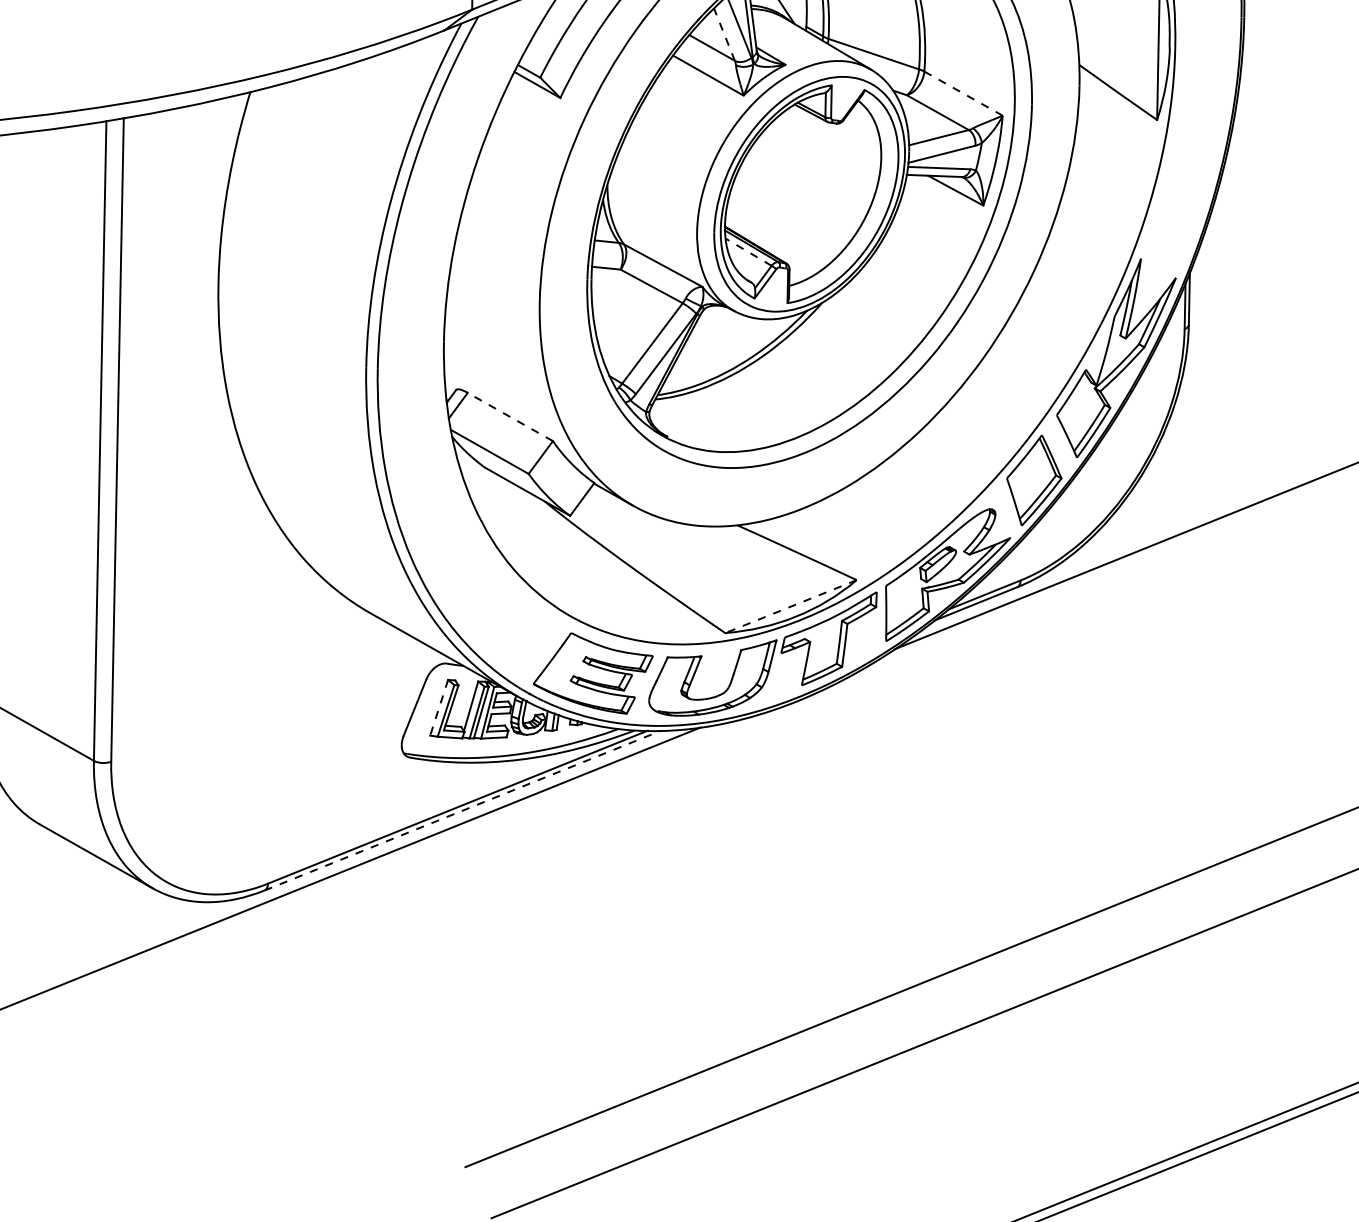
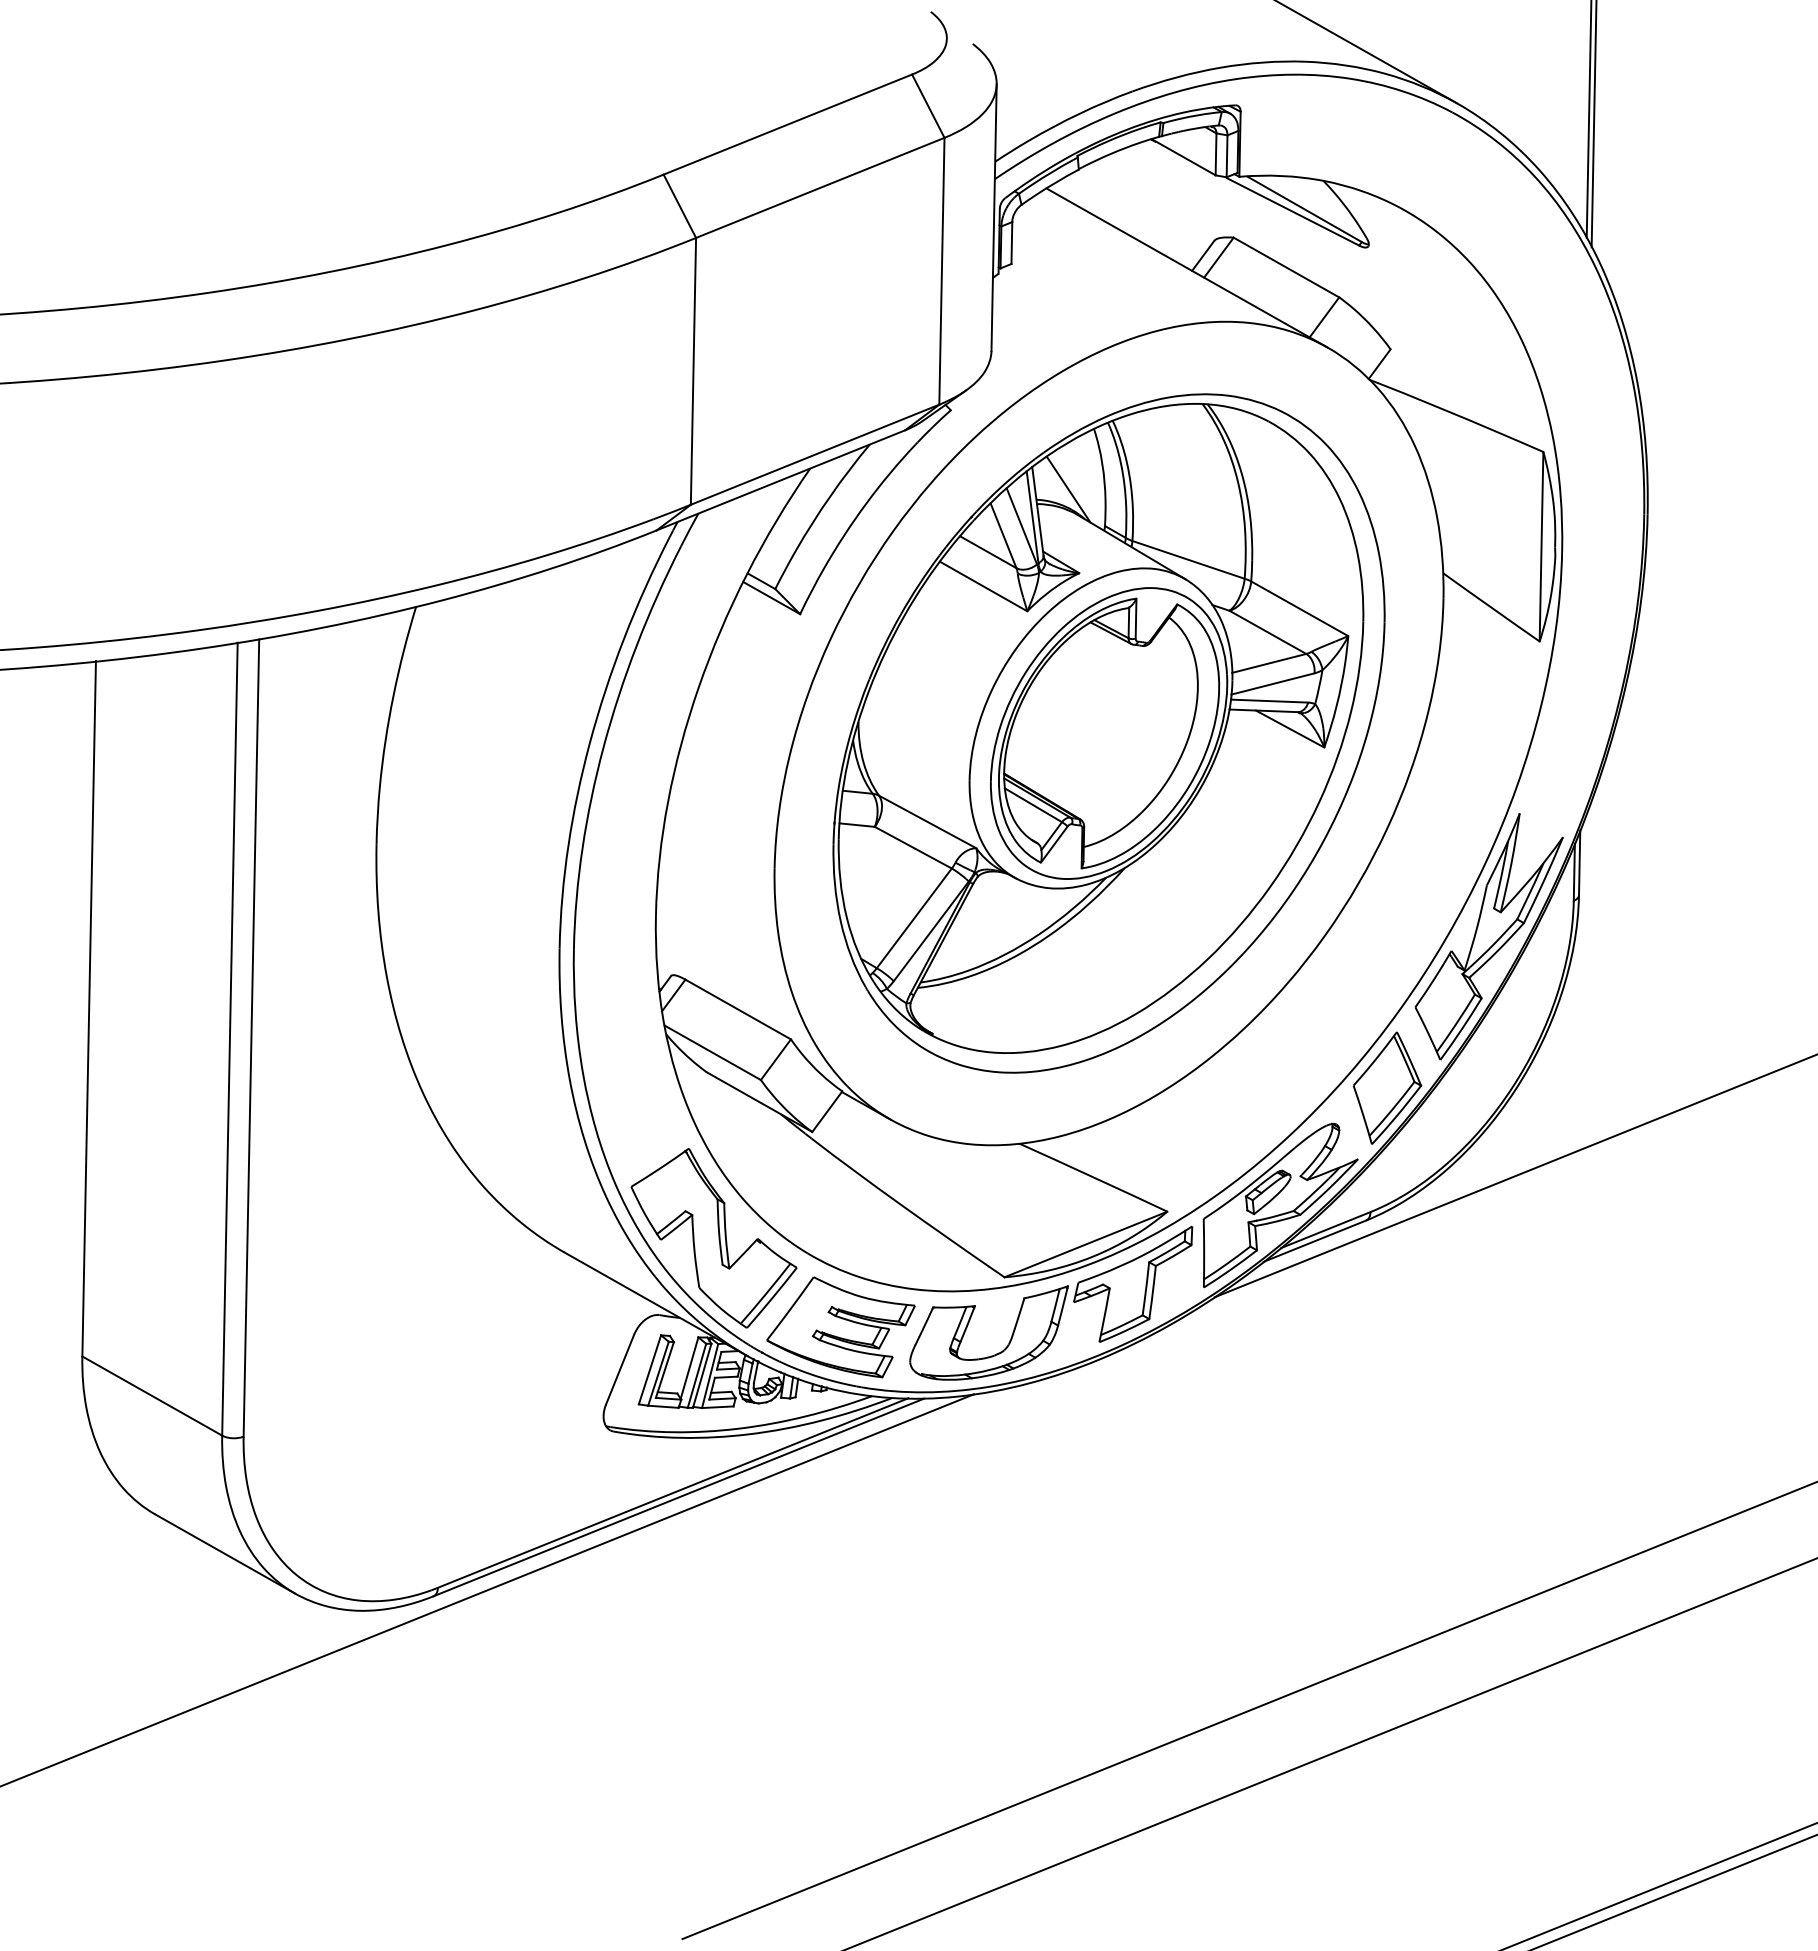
line: (724, 34) -> (1003, 535), dashed -> solid
line: (963, 93) -> (1299, 608), dashed -> solid
line: (748, 252) -> (1033, 805), dashed -> solid
line: (510, 416) -> (738, 1009), dashed -> solid
part: (490, 601) -> (713, 1238), added
line: (790, 606) -> (1085, 1244), dashed -> solid
line: (438, 708) -> (649, 1370), dashed -> solid
line: (462, 810) -> (679, 1497), dashed -> solid

